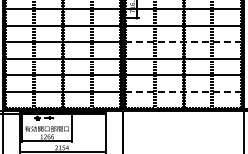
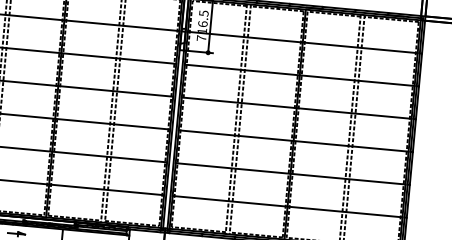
line: (184, 42) -> (298, 109), dashed -> solid
line: (184, 92) -> (289, 207), dashed -> solid

